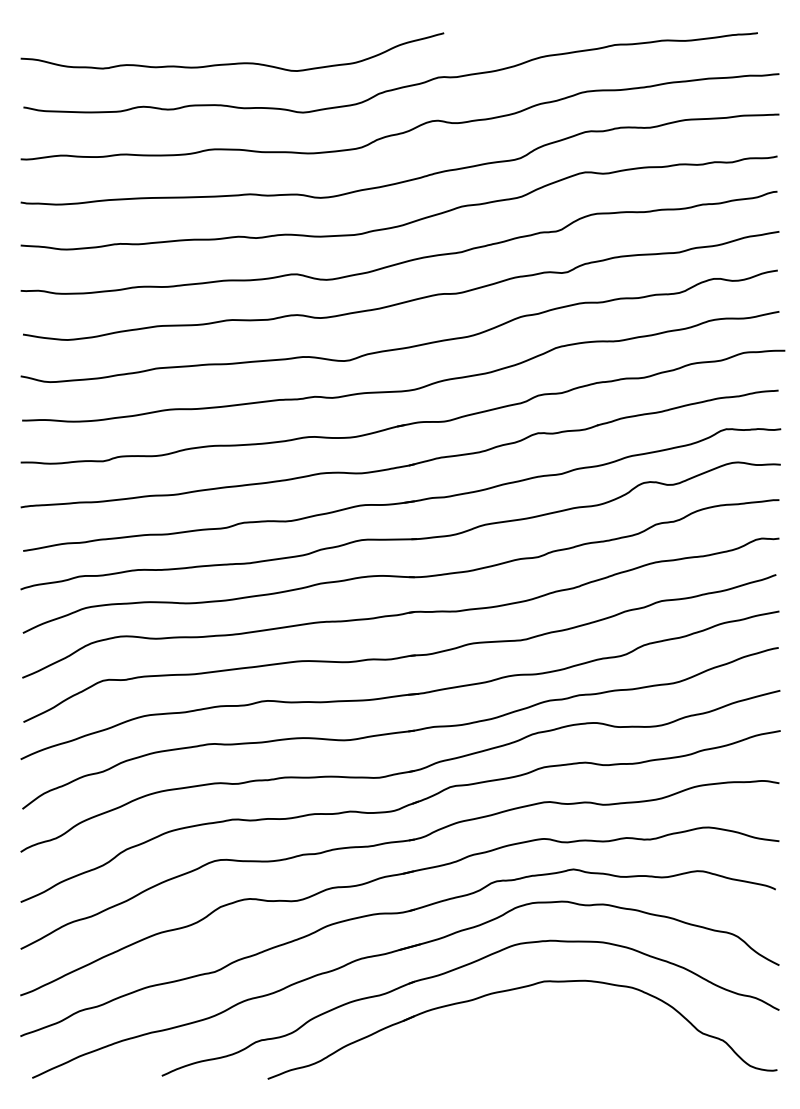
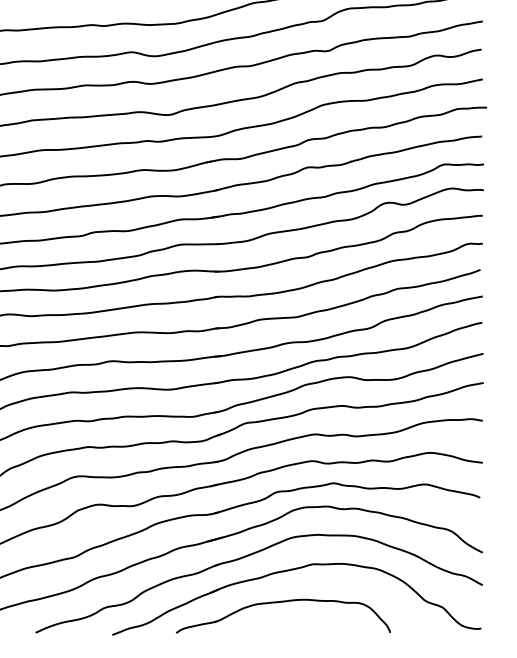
part: (500, 1034) -> (280, 602), added

